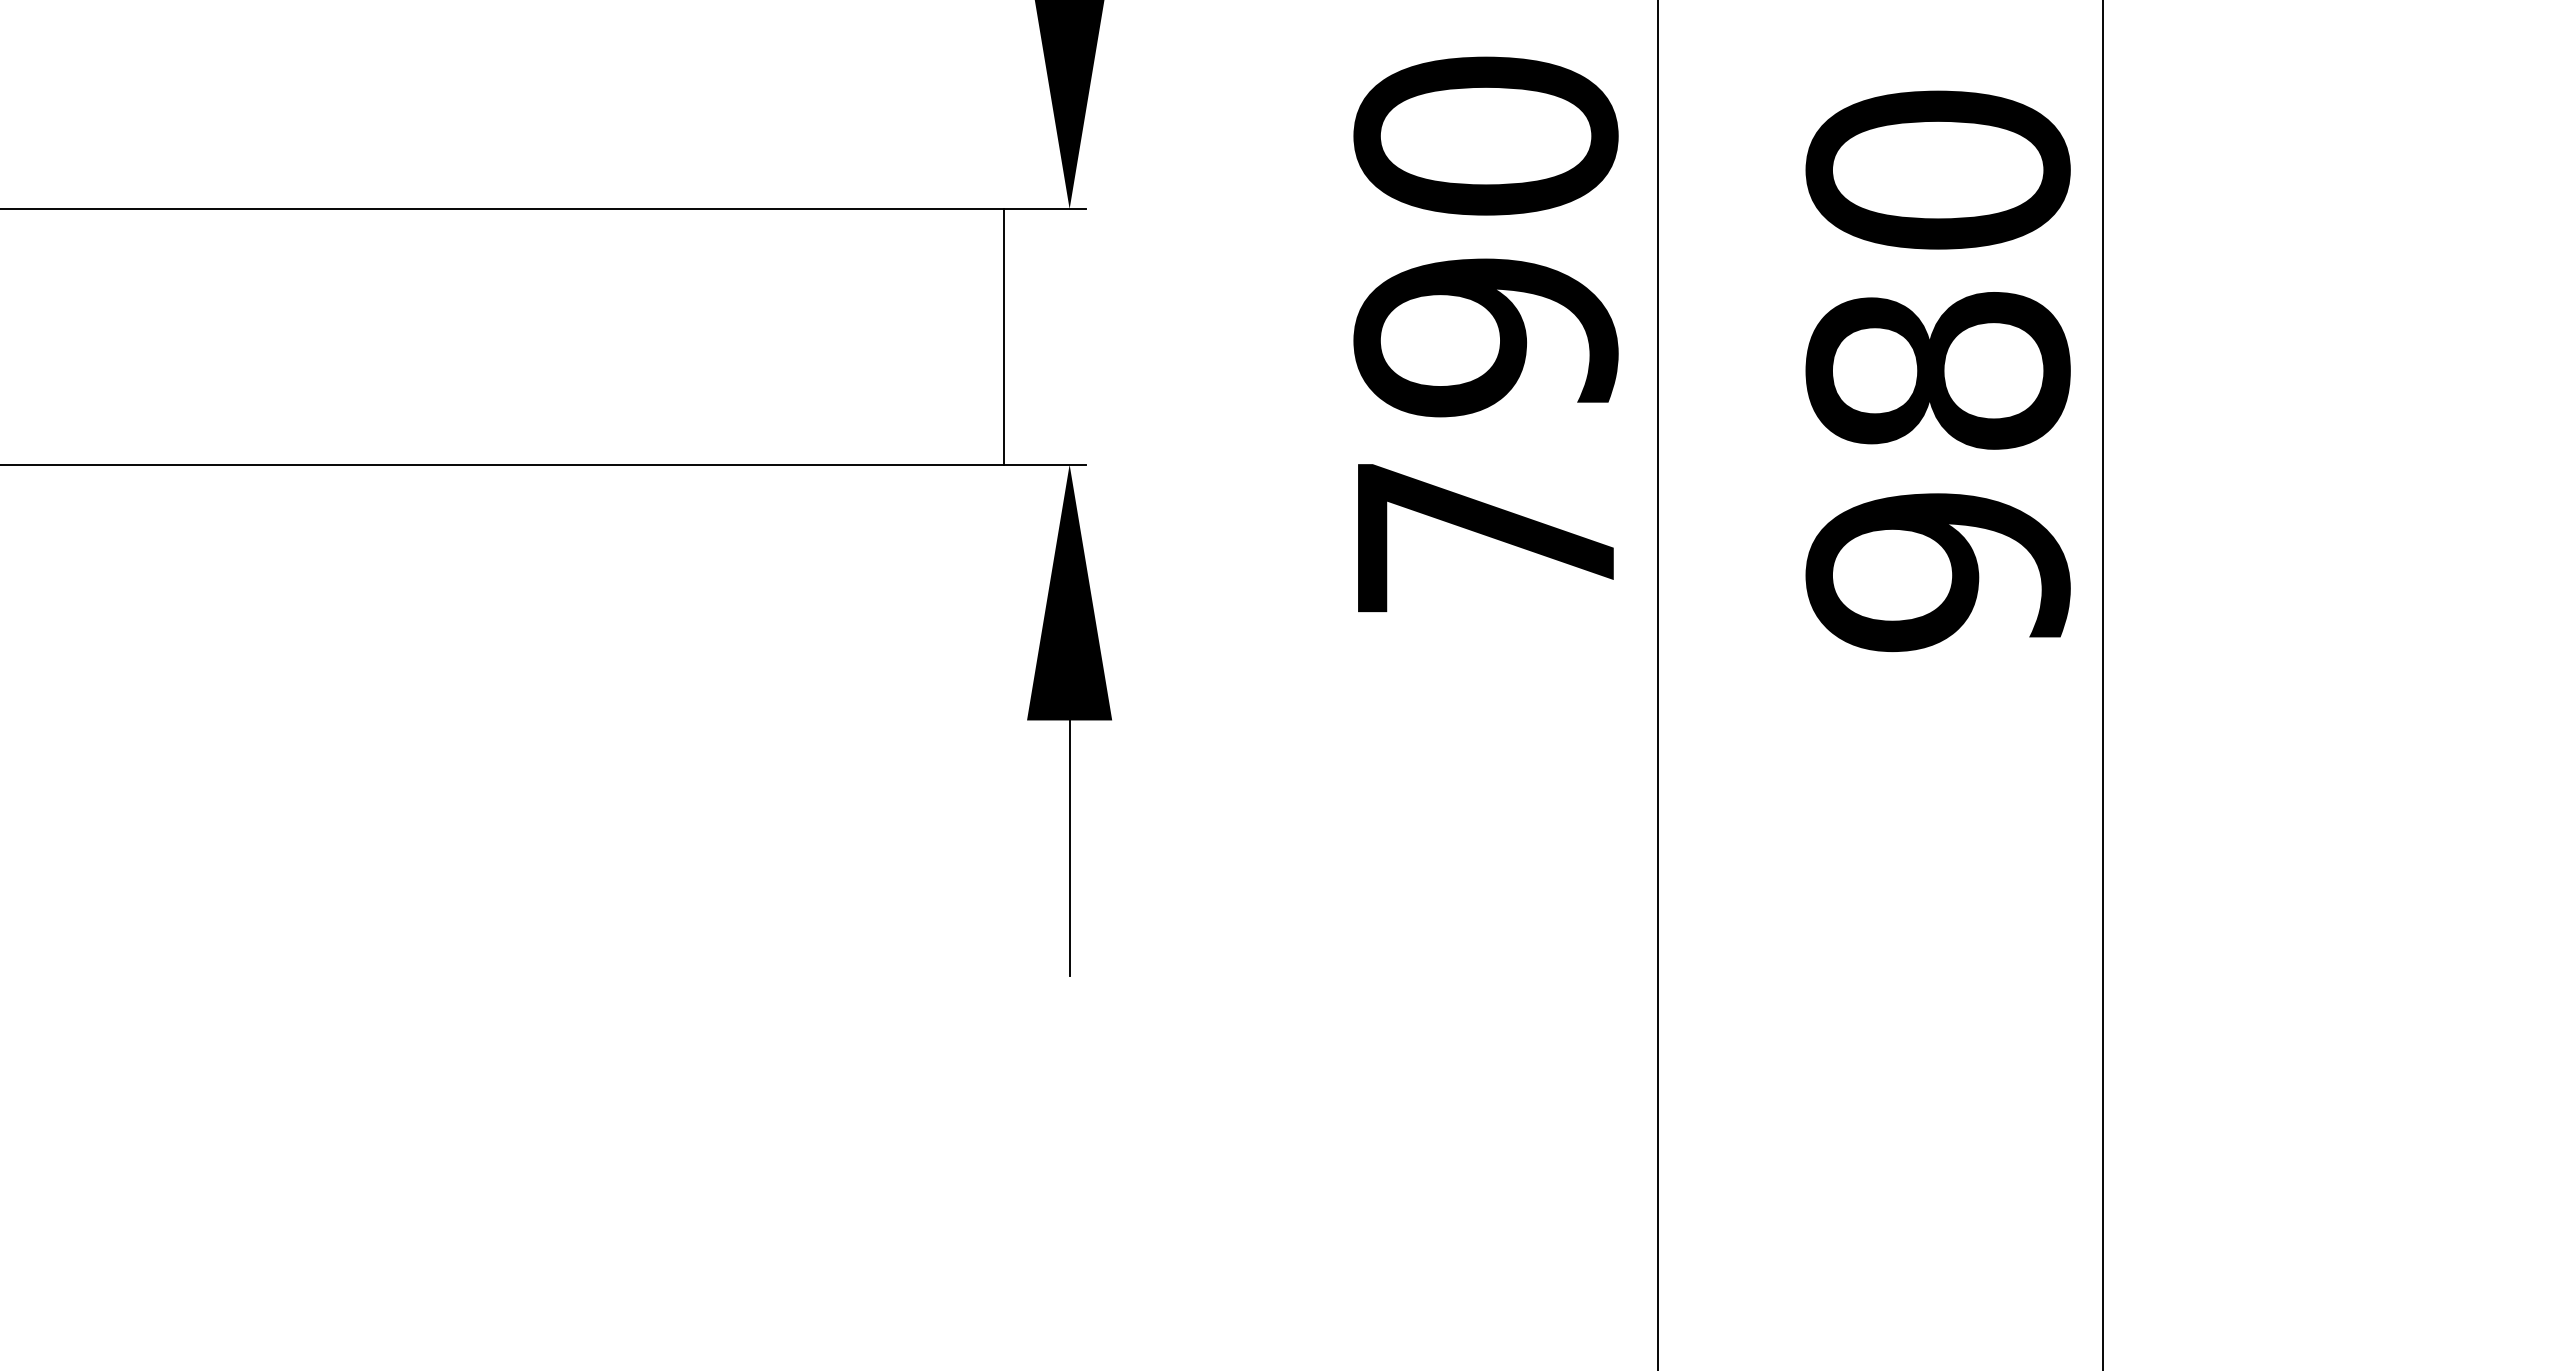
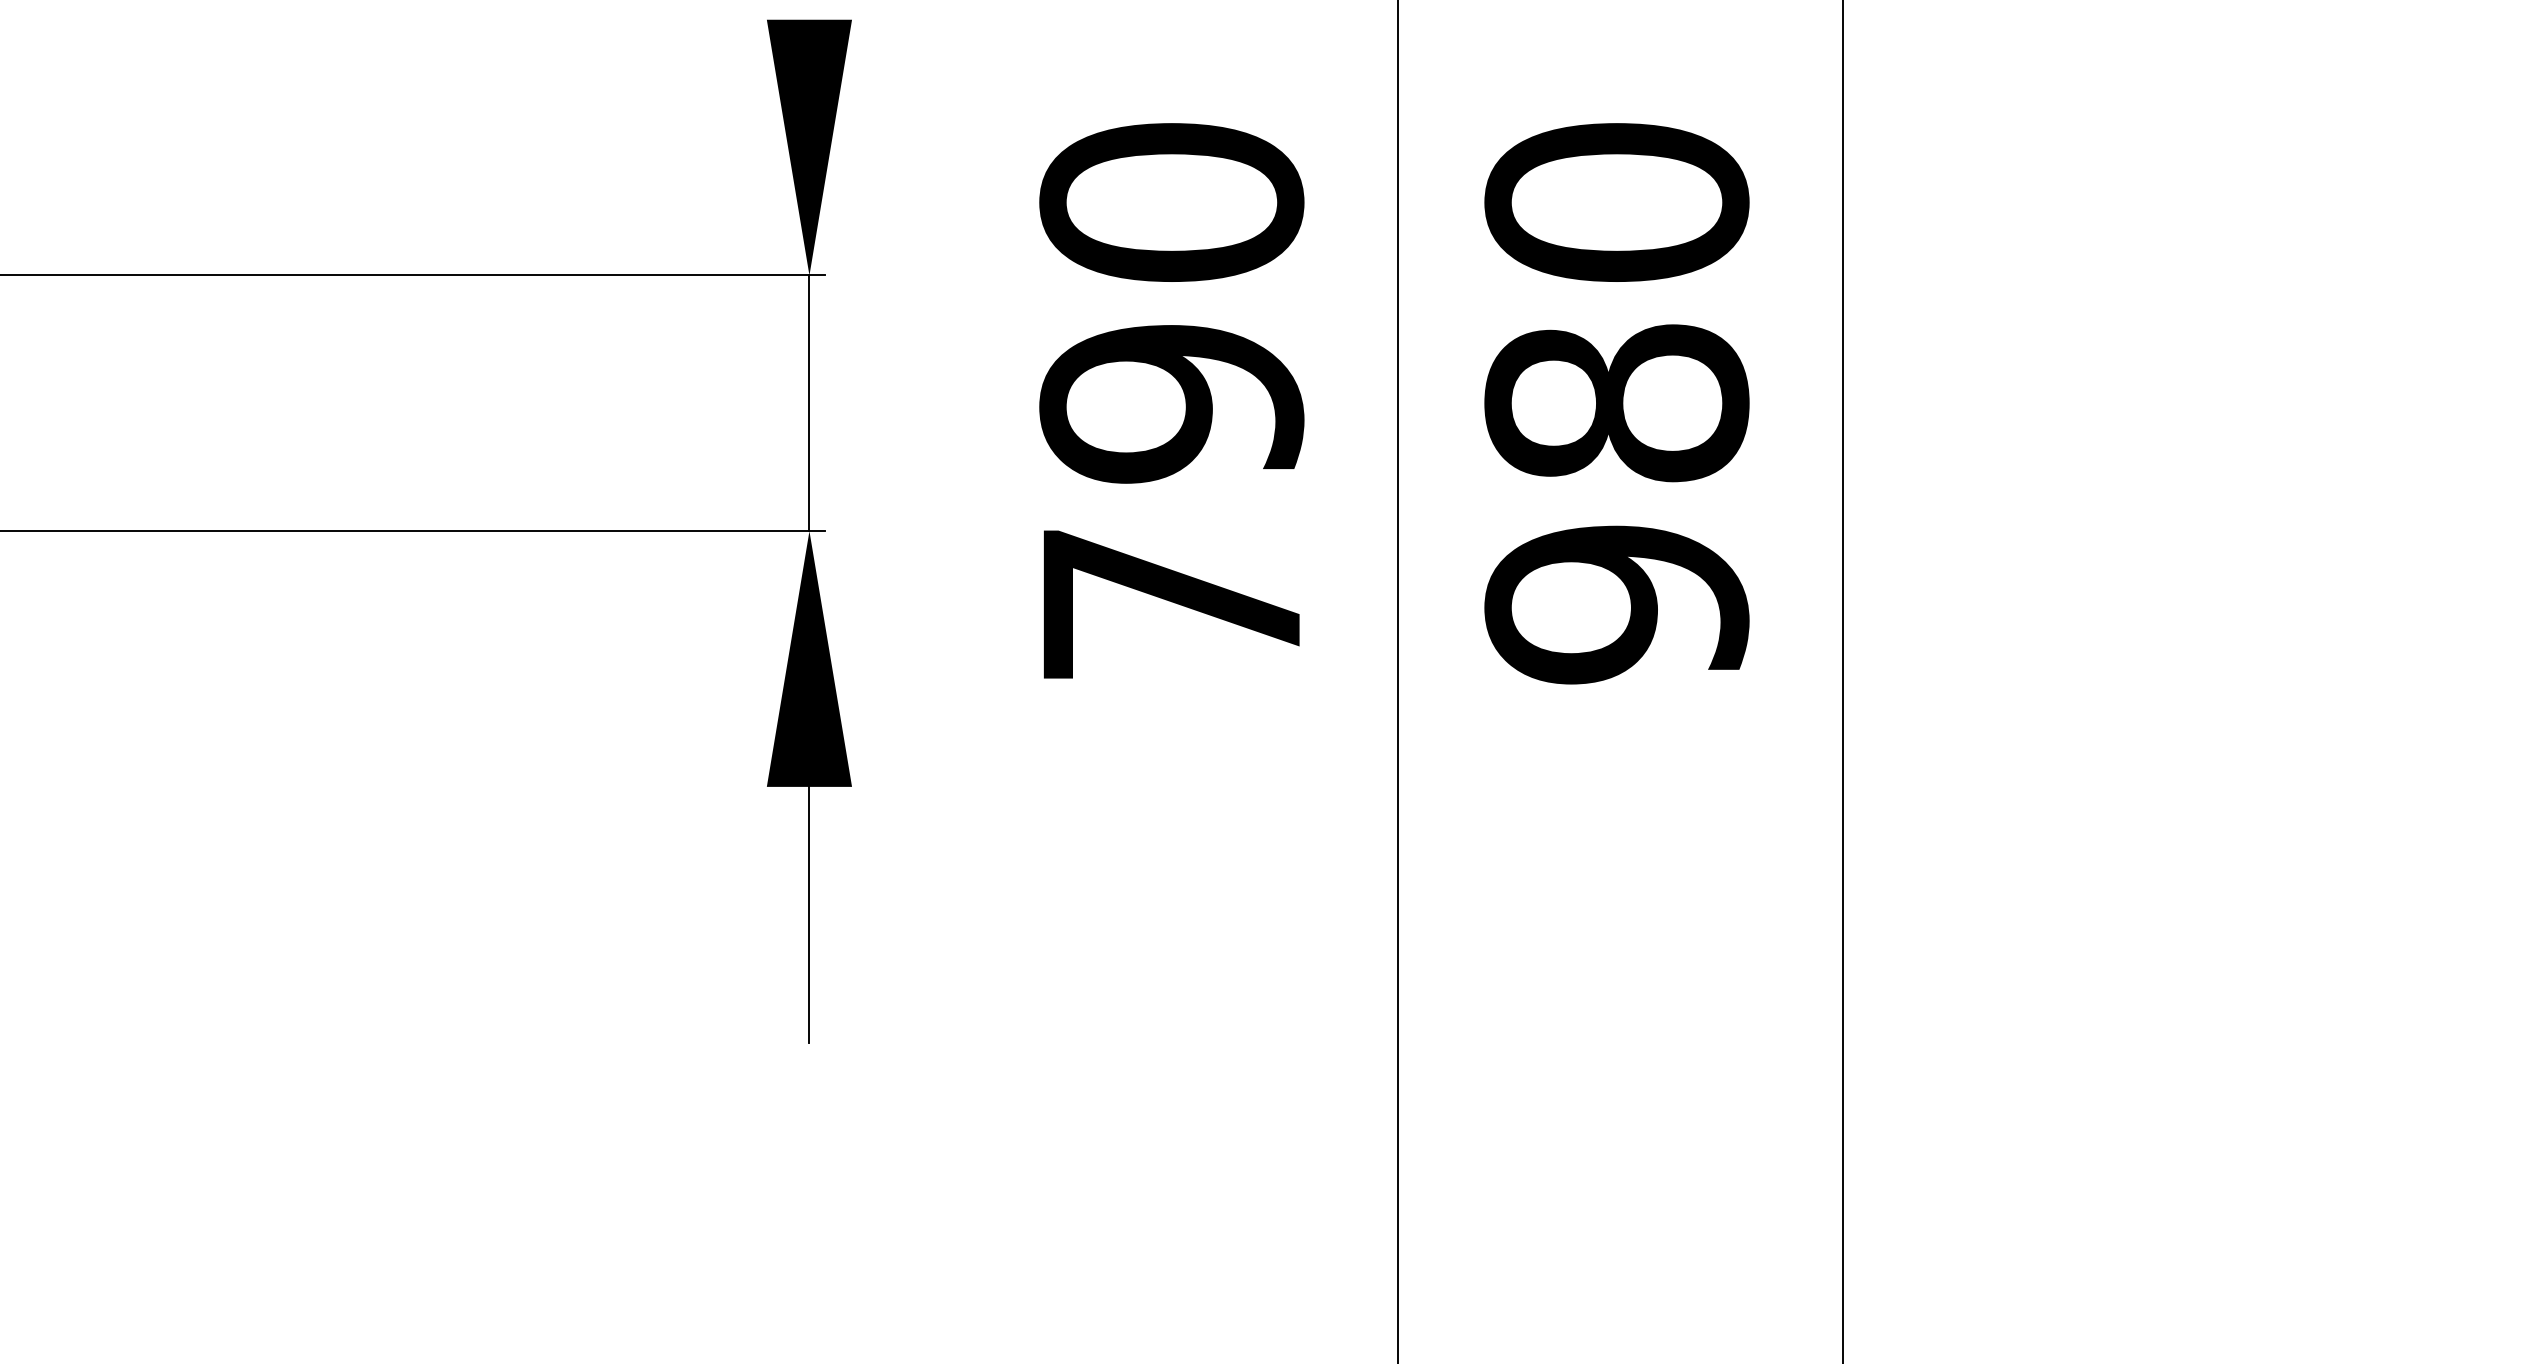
text: (1485, 334) -> (1171, 400), moved
line: (1003, 336) -> (809, 402), moved
text: (1937, 370) -> (1616, 402), moved

